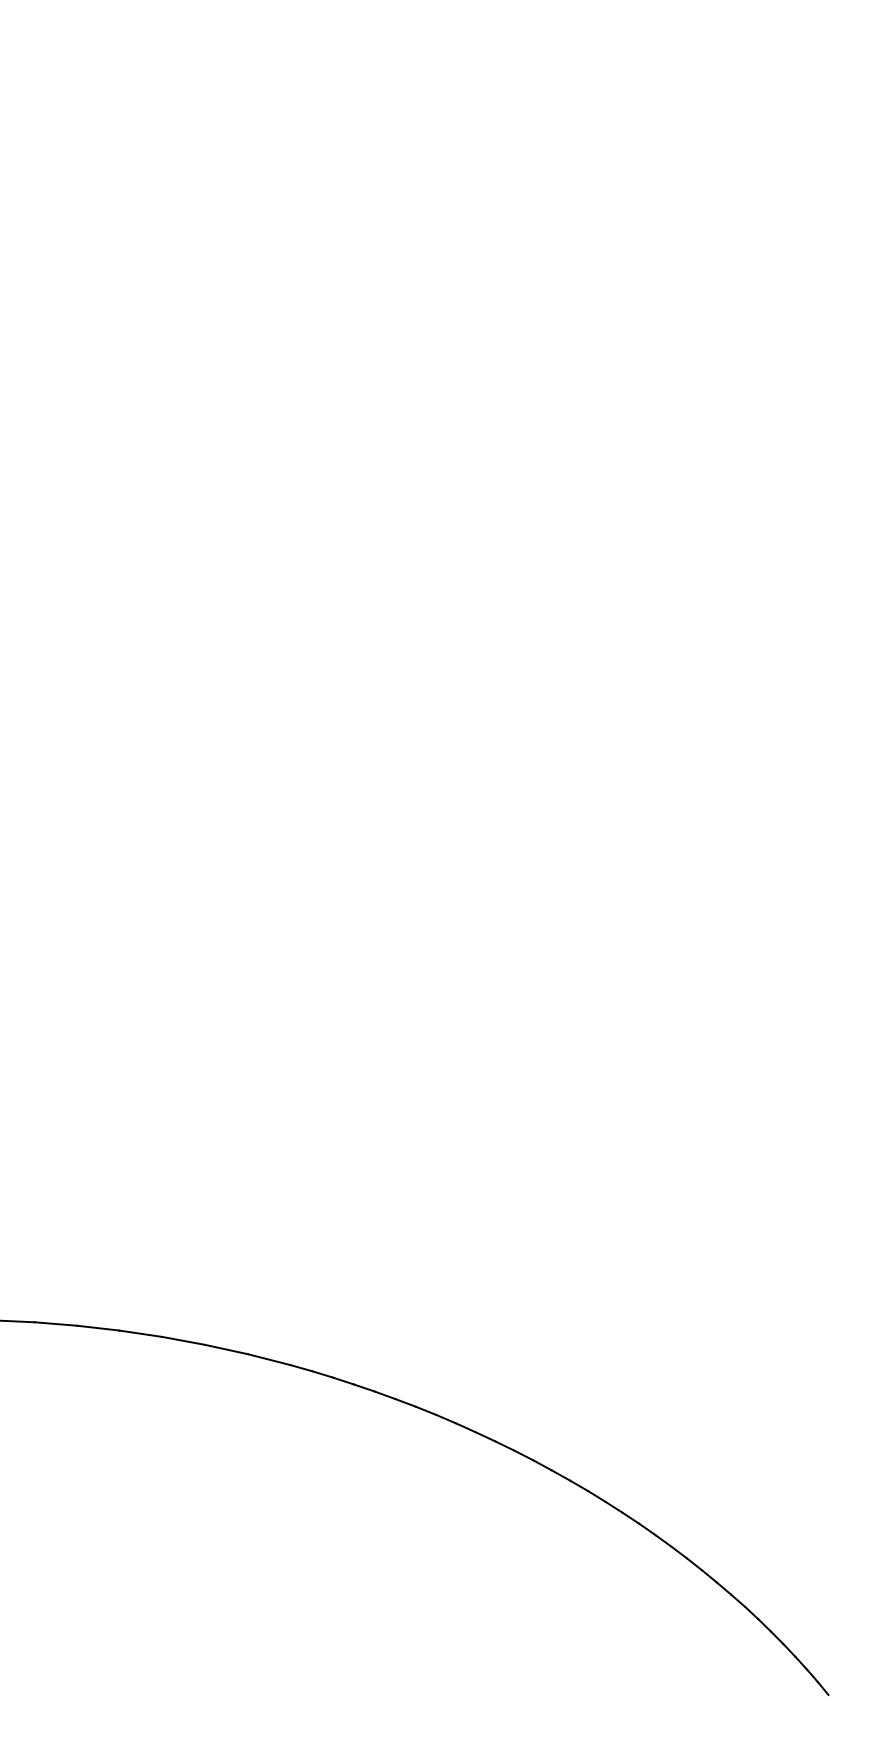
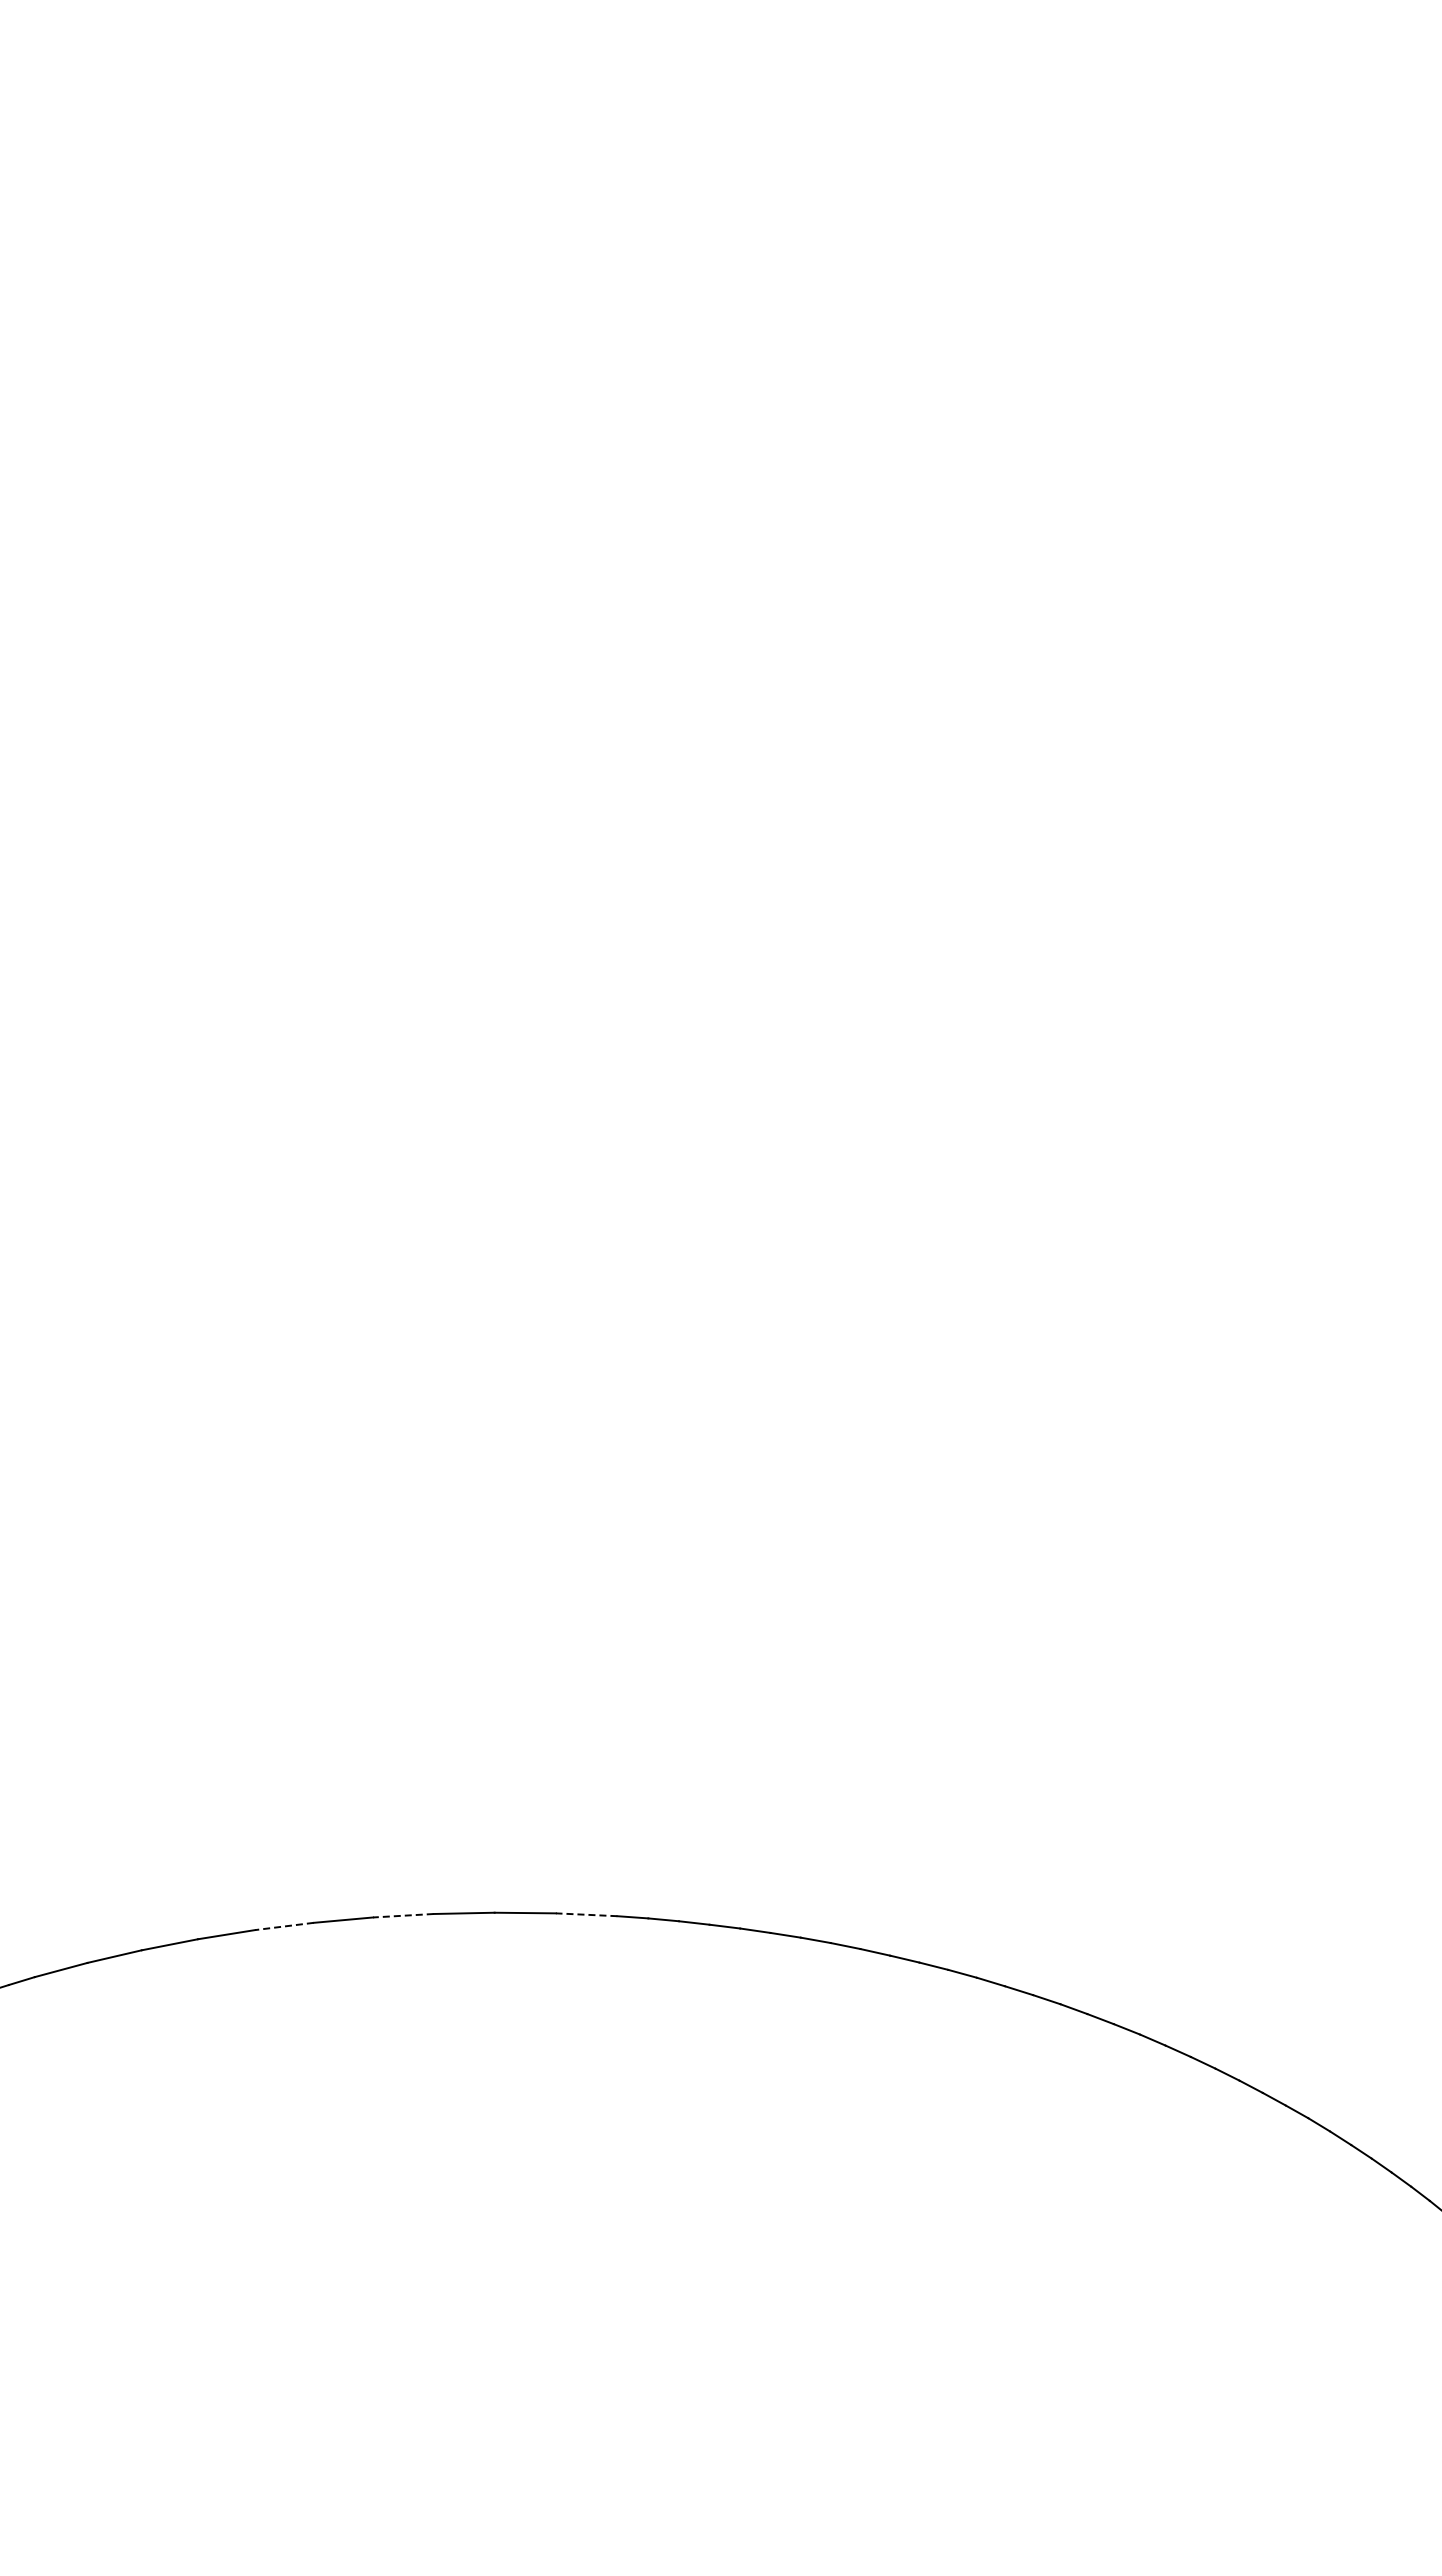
line: (55, 1324) -> (284, 1926), solid -> dashed
line: (140, 1333) -> (402, 1915), solid -> dashed
line: (269, 1359) -> (586, 1914), solid -> dashed

